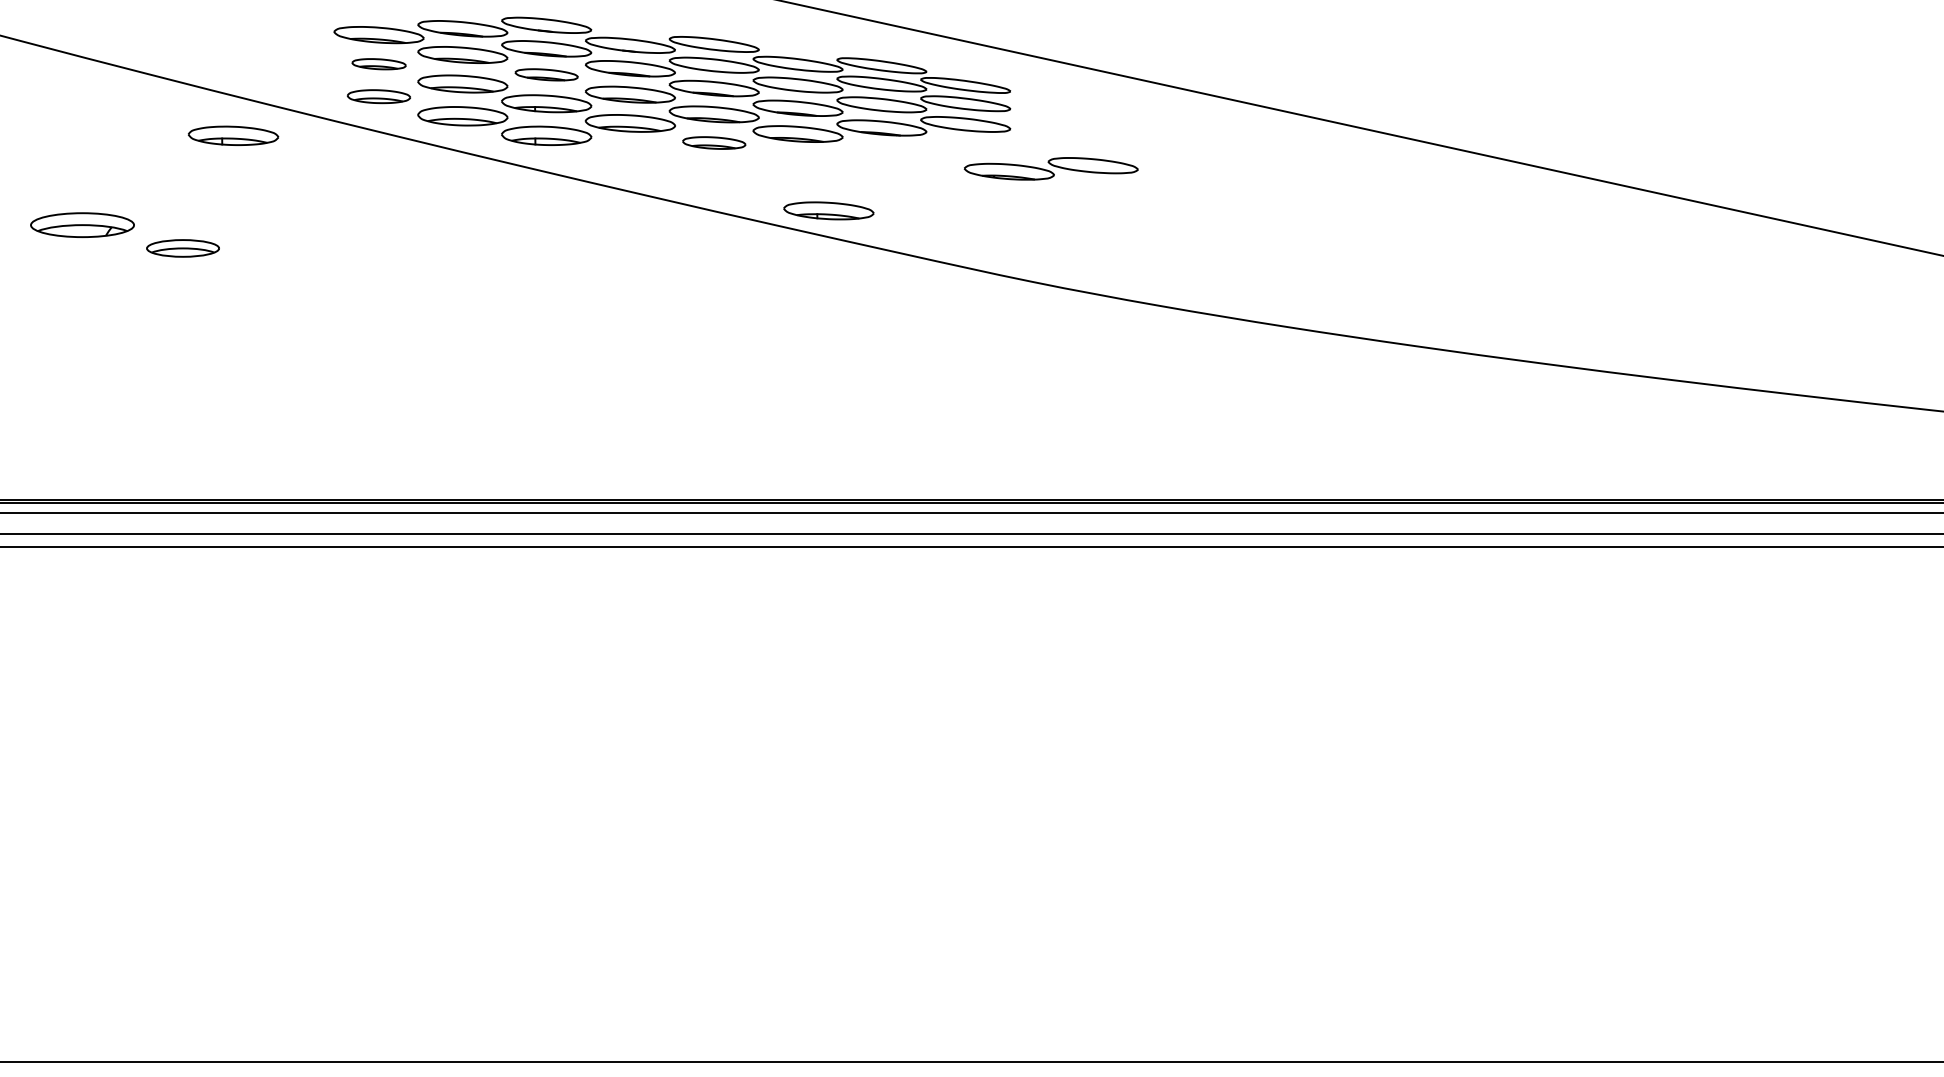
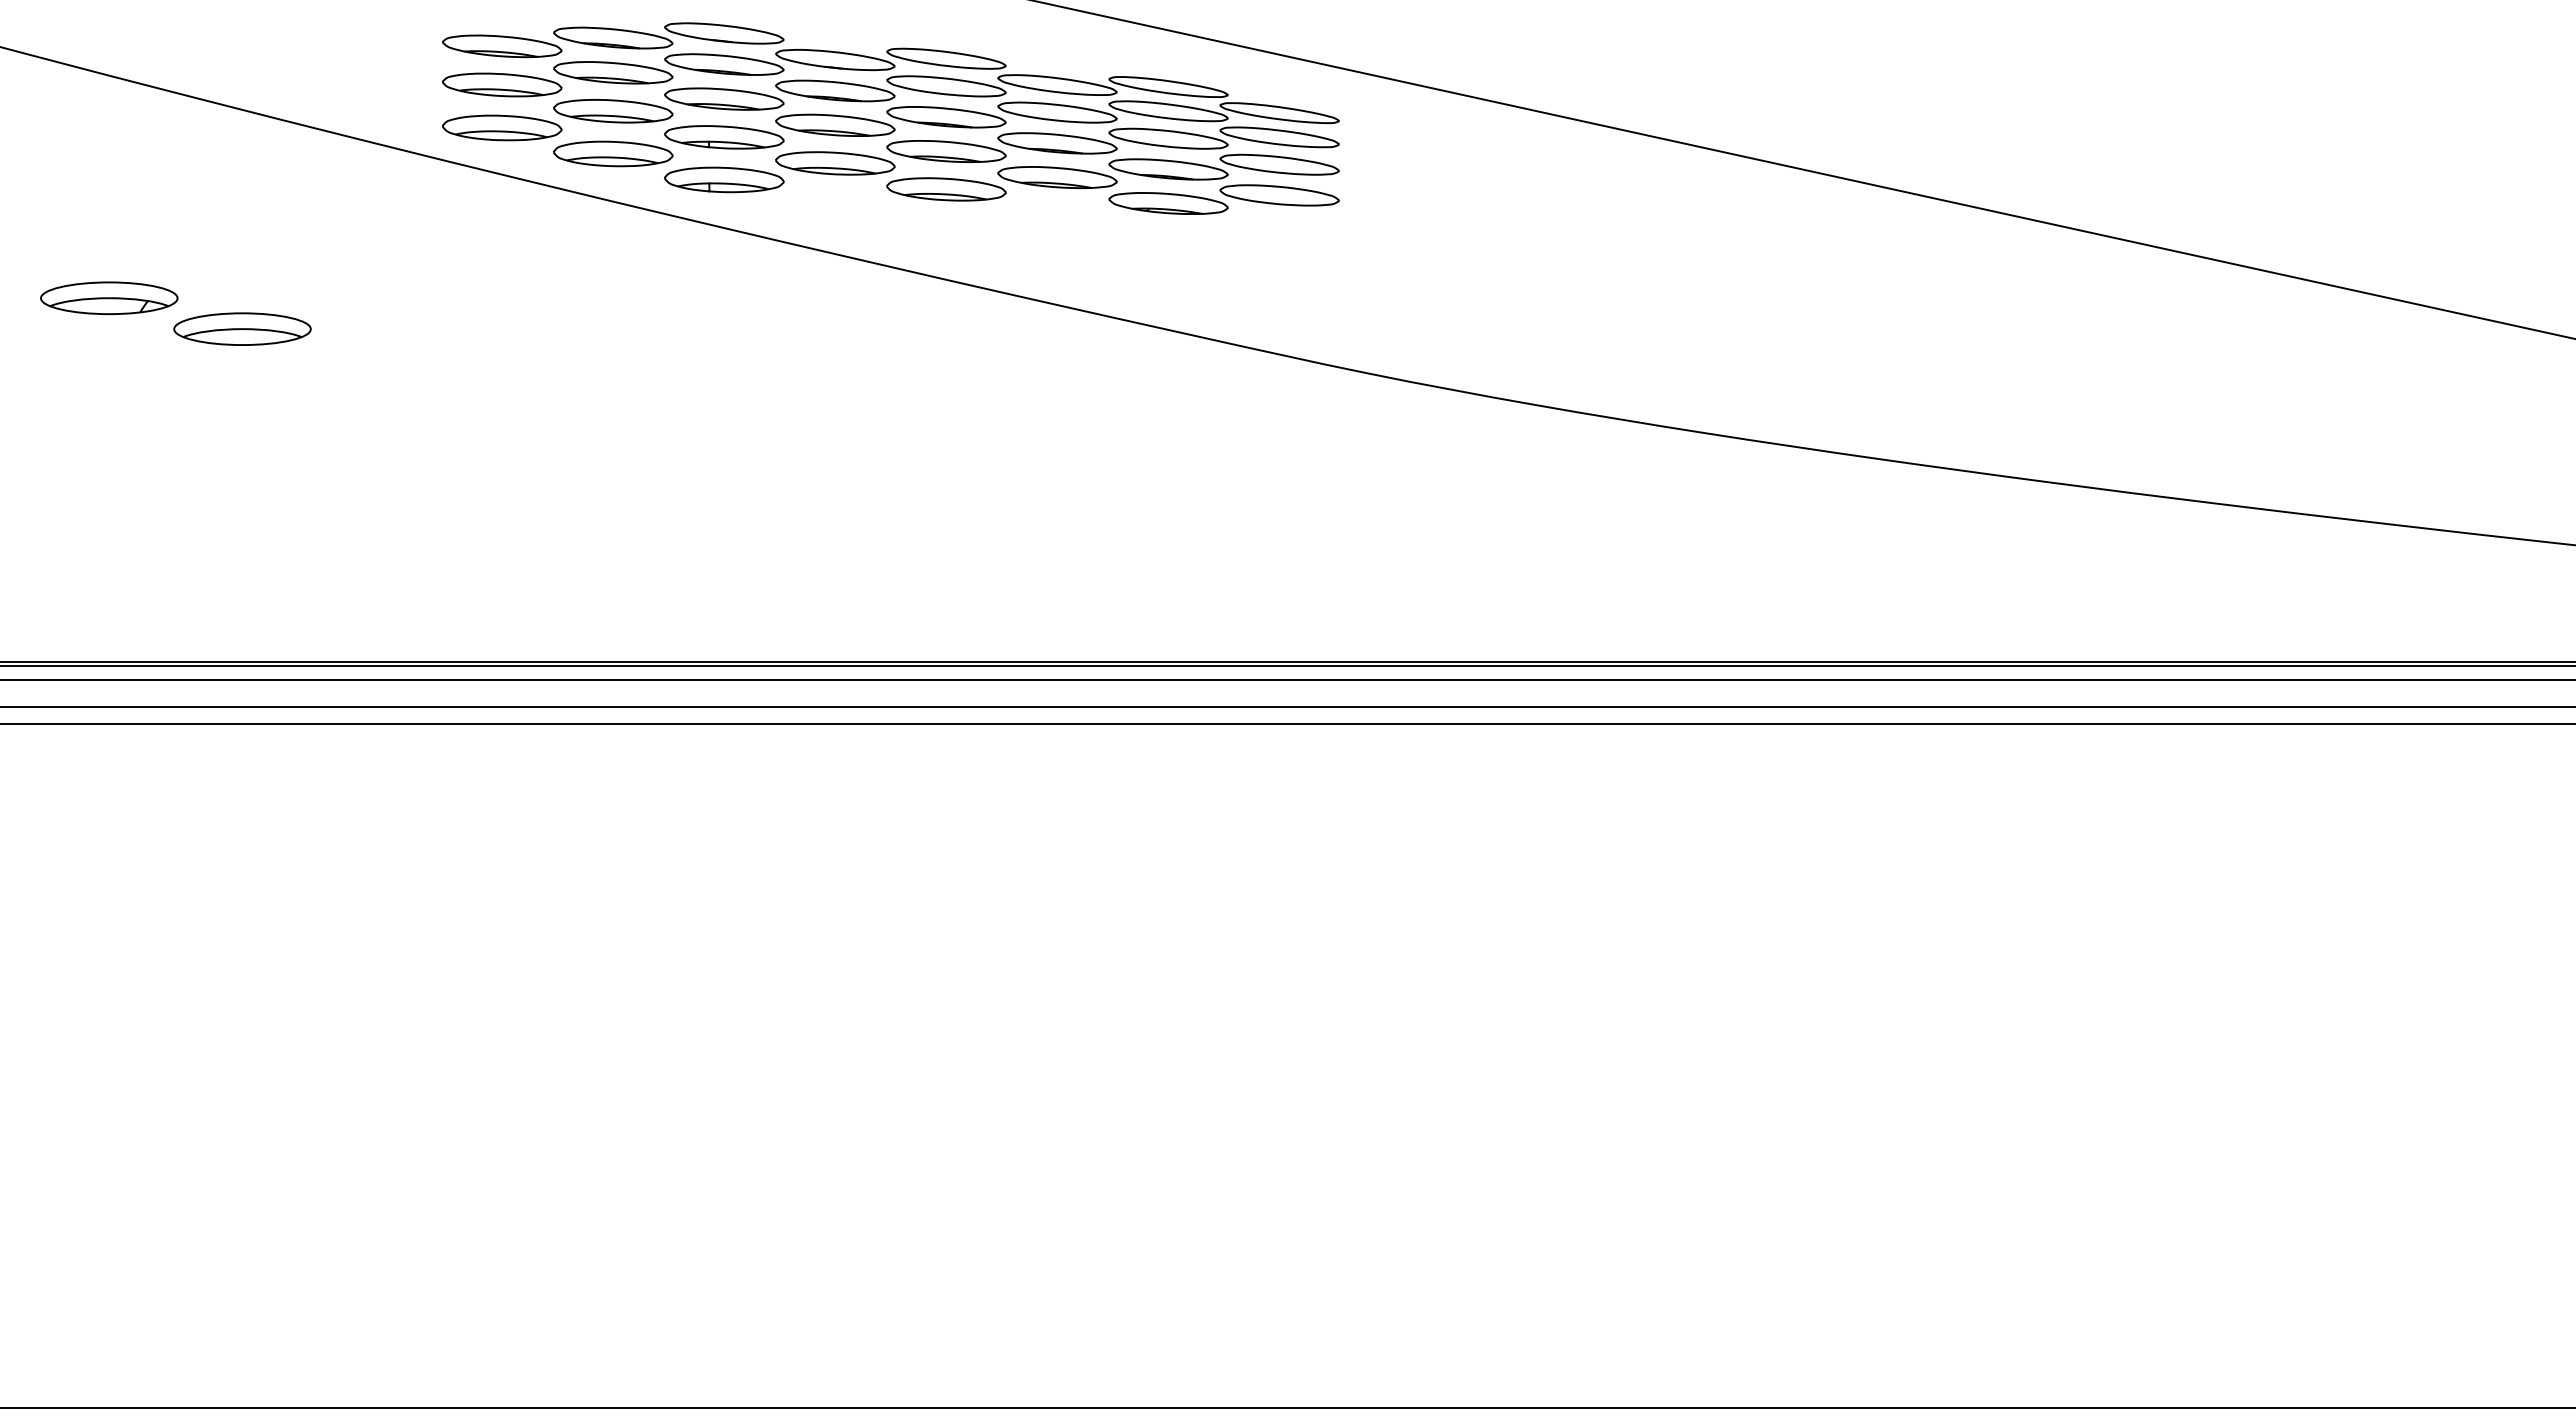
part: (379, 63) -> (502, 84), size x1.67
part: (546, 74) -> (724, 98), size x1.43
part: (378, 96) -> (501, 127), size x1.43
part: (233, 135) -> (309, 179), removed
part: (714, 143) -> (946, 189), size x1.43
part: (1050, 168) -> (1223, 199), moved
part: (829, 211) -> (1098, 279), removed
part: (183, 247) -> (242, 328), size x1.43

